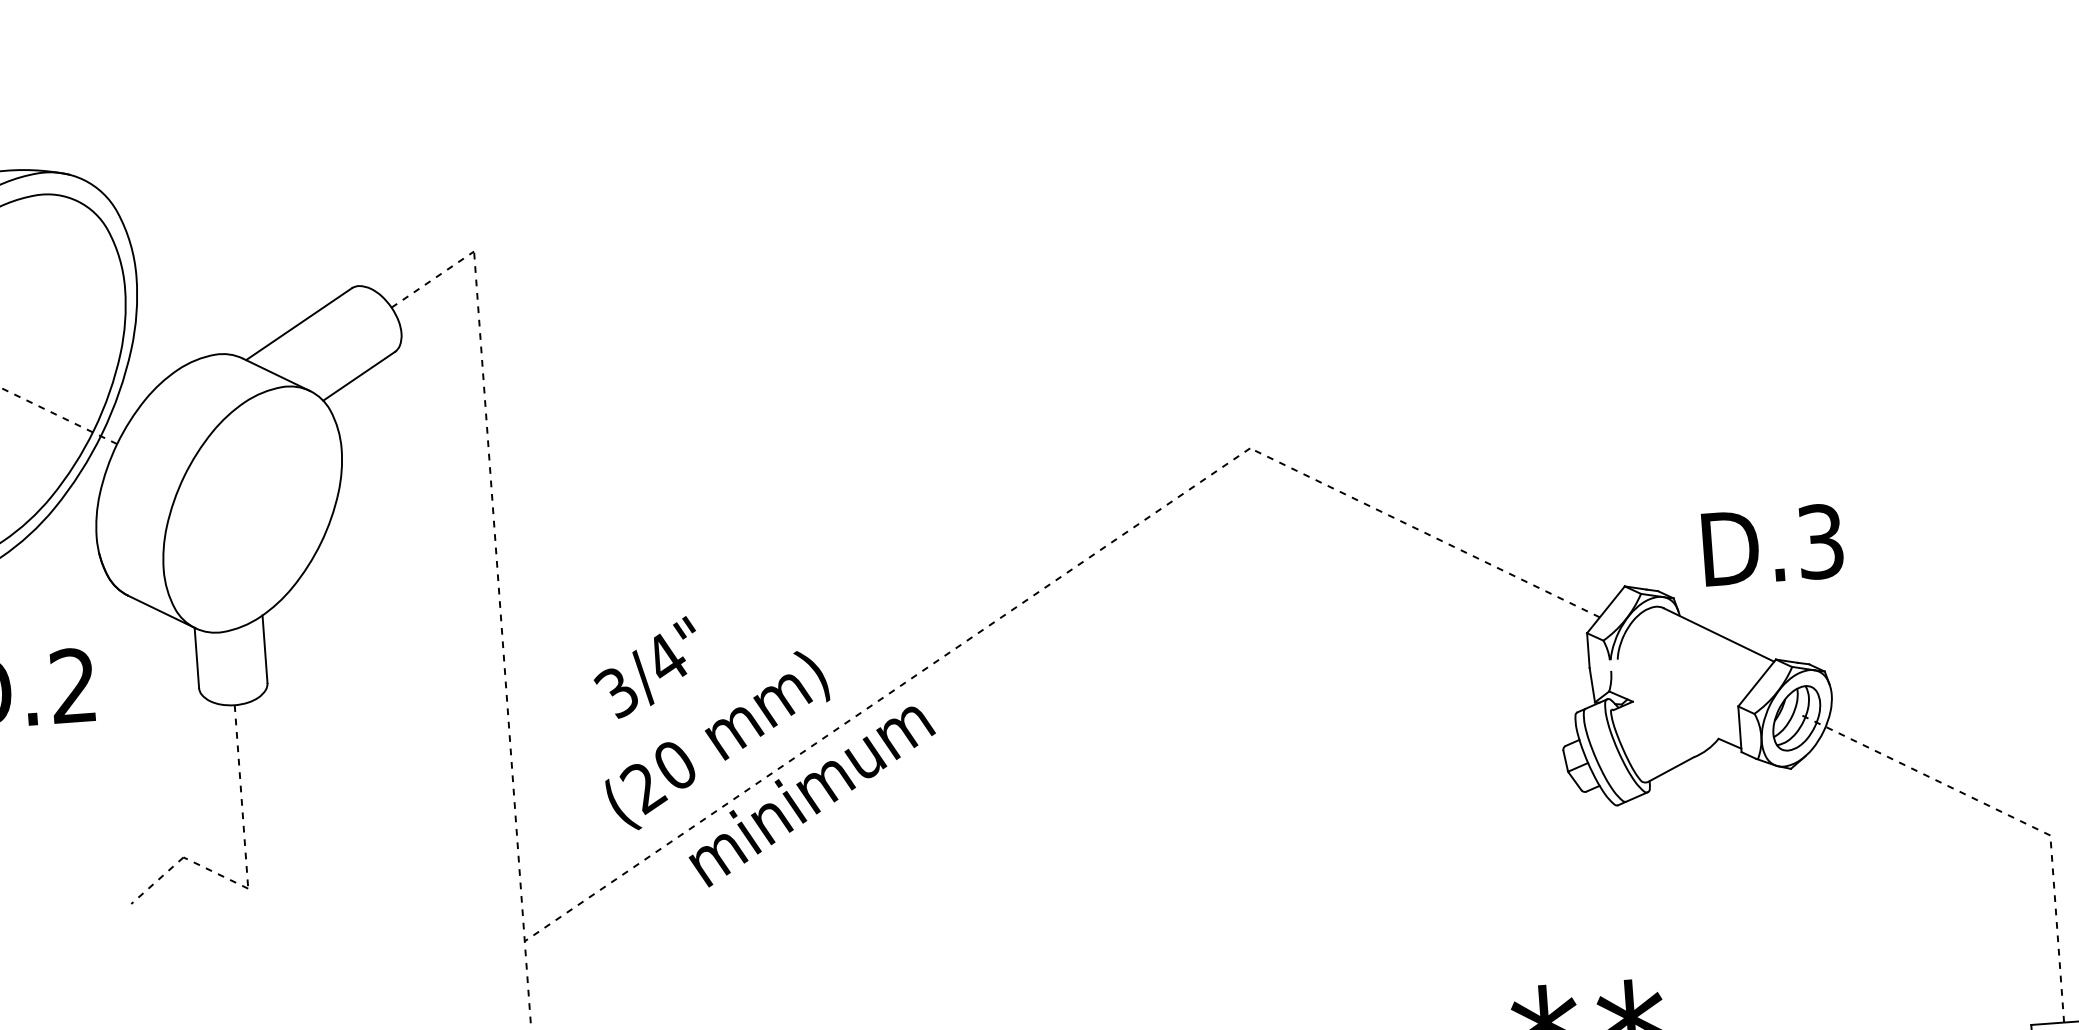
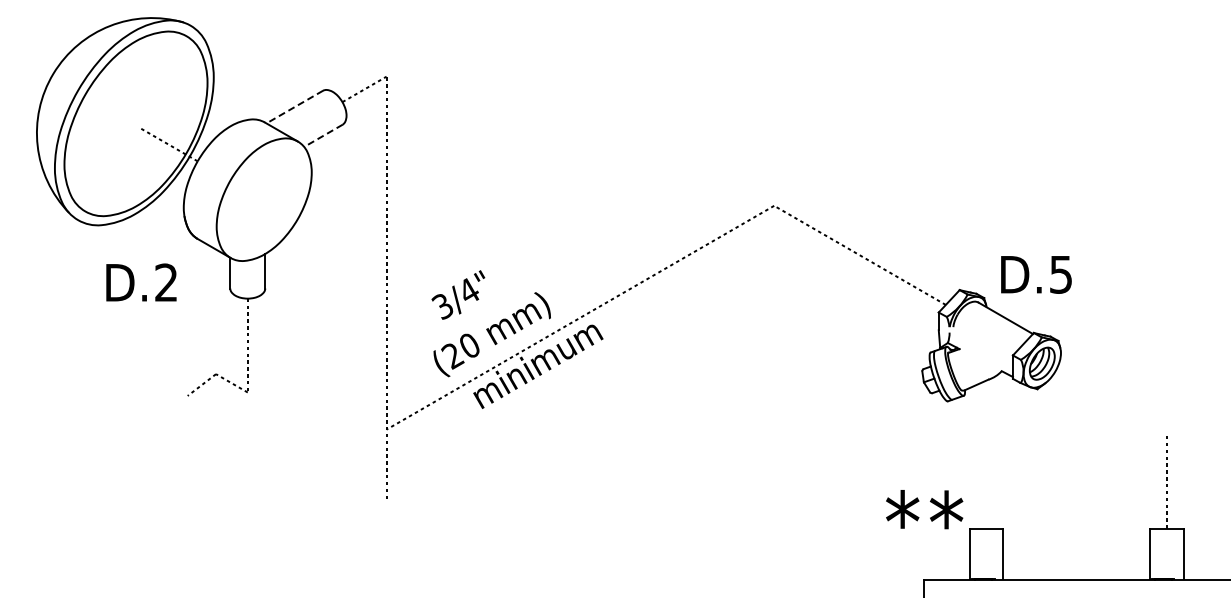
line: (298, 324) -> (294, 107), solid -> dashed
line: (359, 377) -> (323, 136), solid -> dashed
text: (1821, 541) -> (1061, 274), D.3 -> D.5
line: (1923, 773) -> (1104, 396), removed

